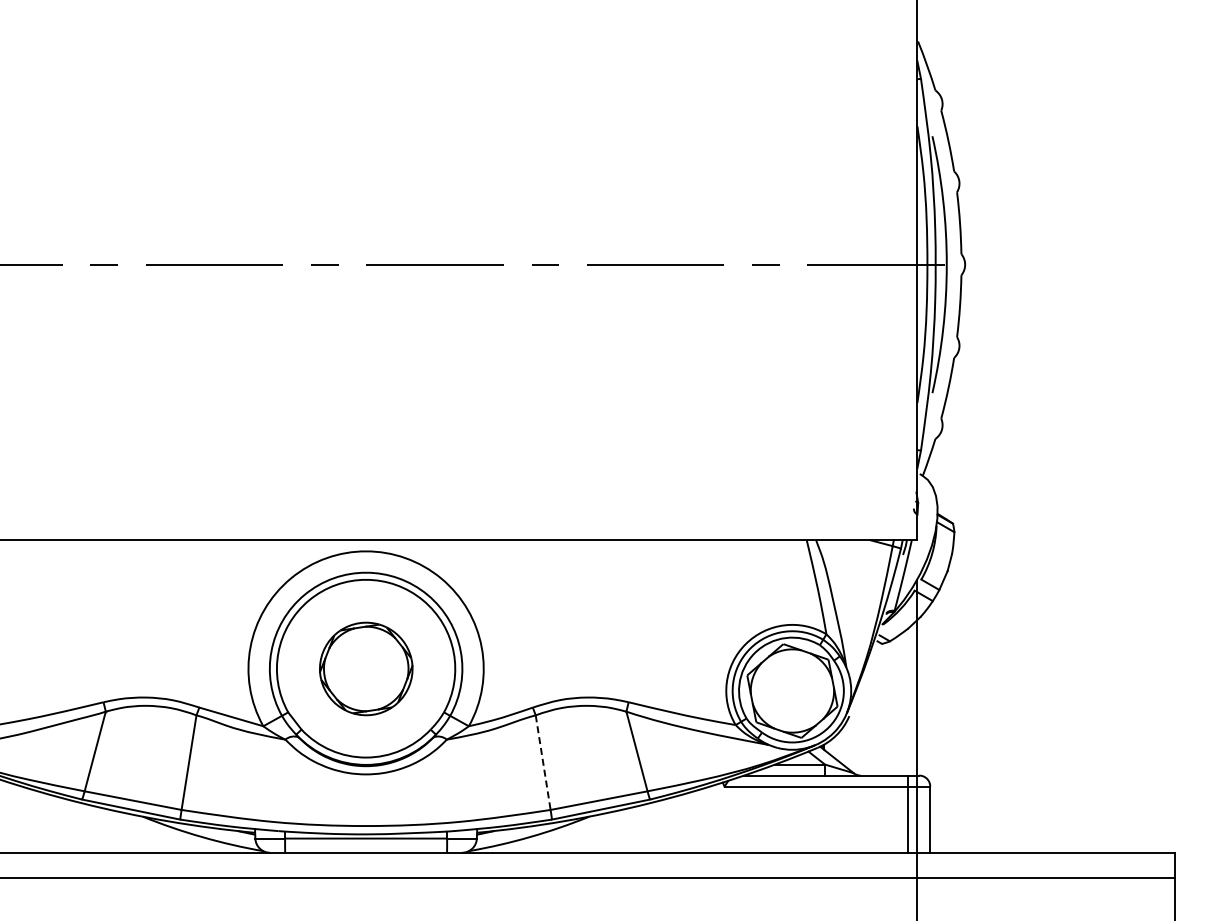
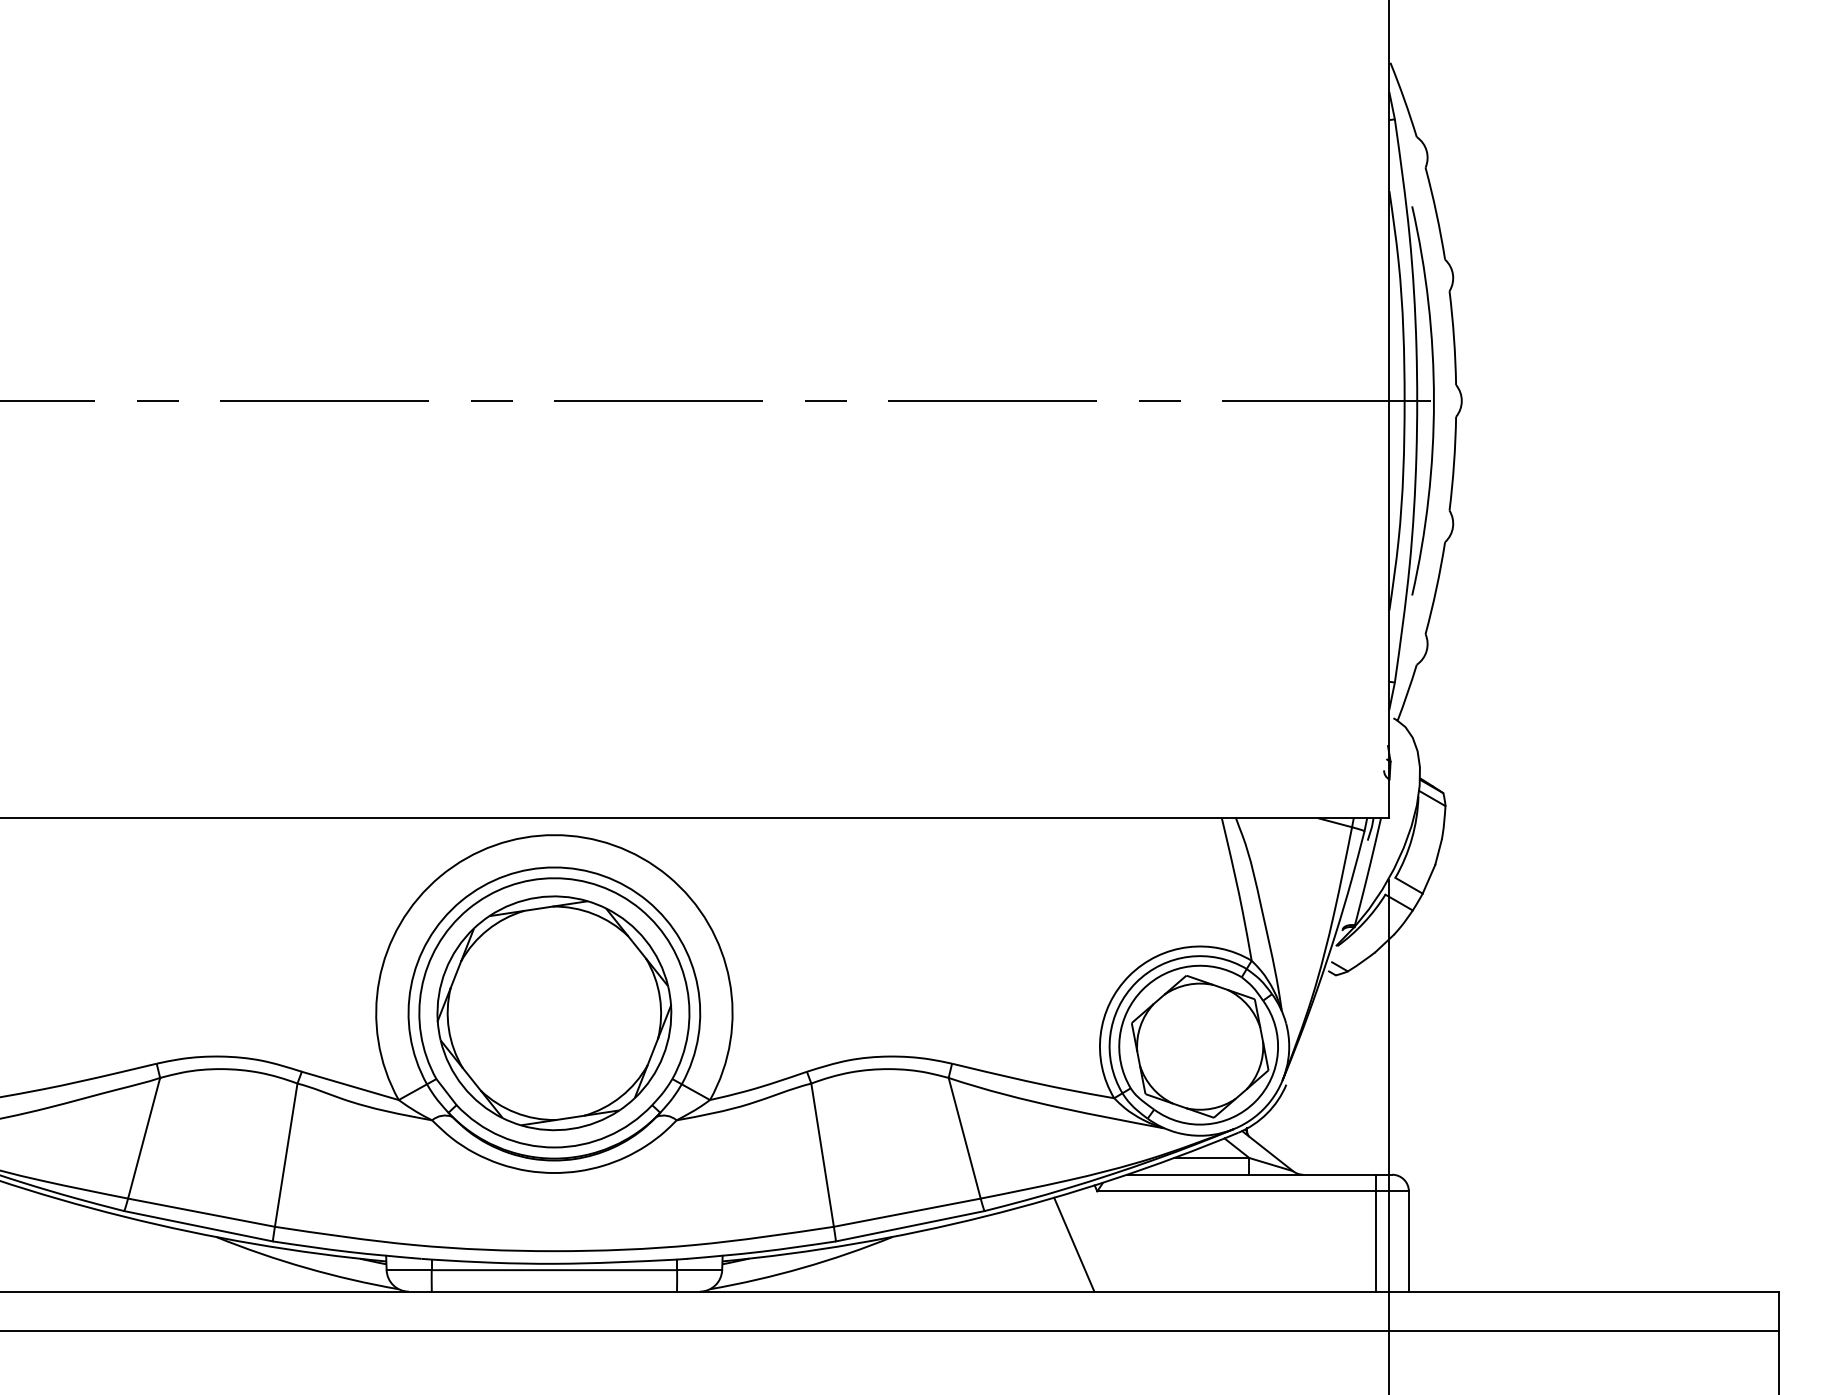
part: (366, 668) -> (554, 1012), size x1.67
line: (543, 762) -> (823, 1154), dashed -> solid
line: (709, 821) -> (1074, 1244), added

